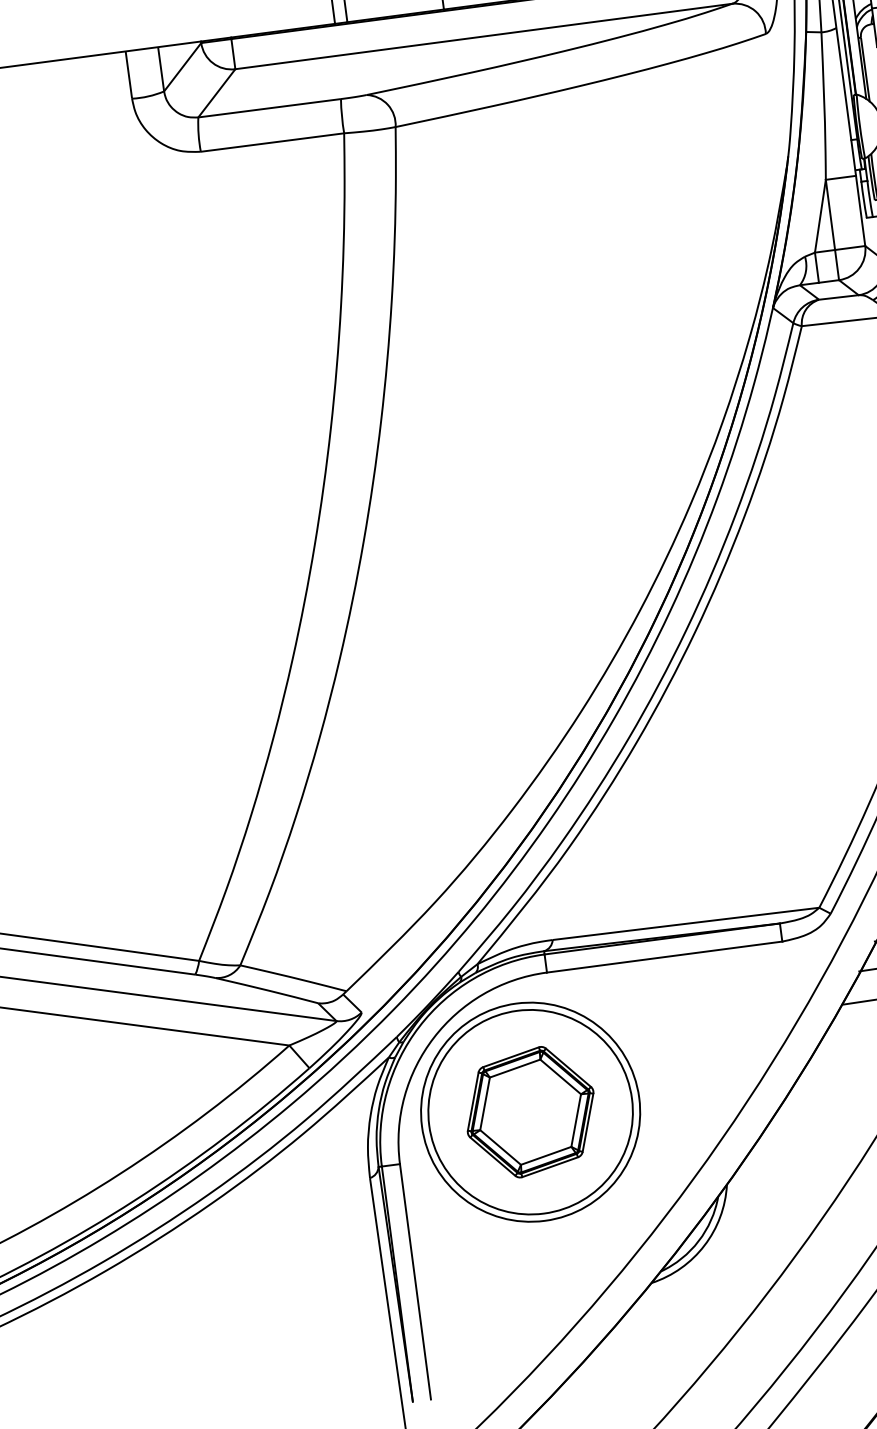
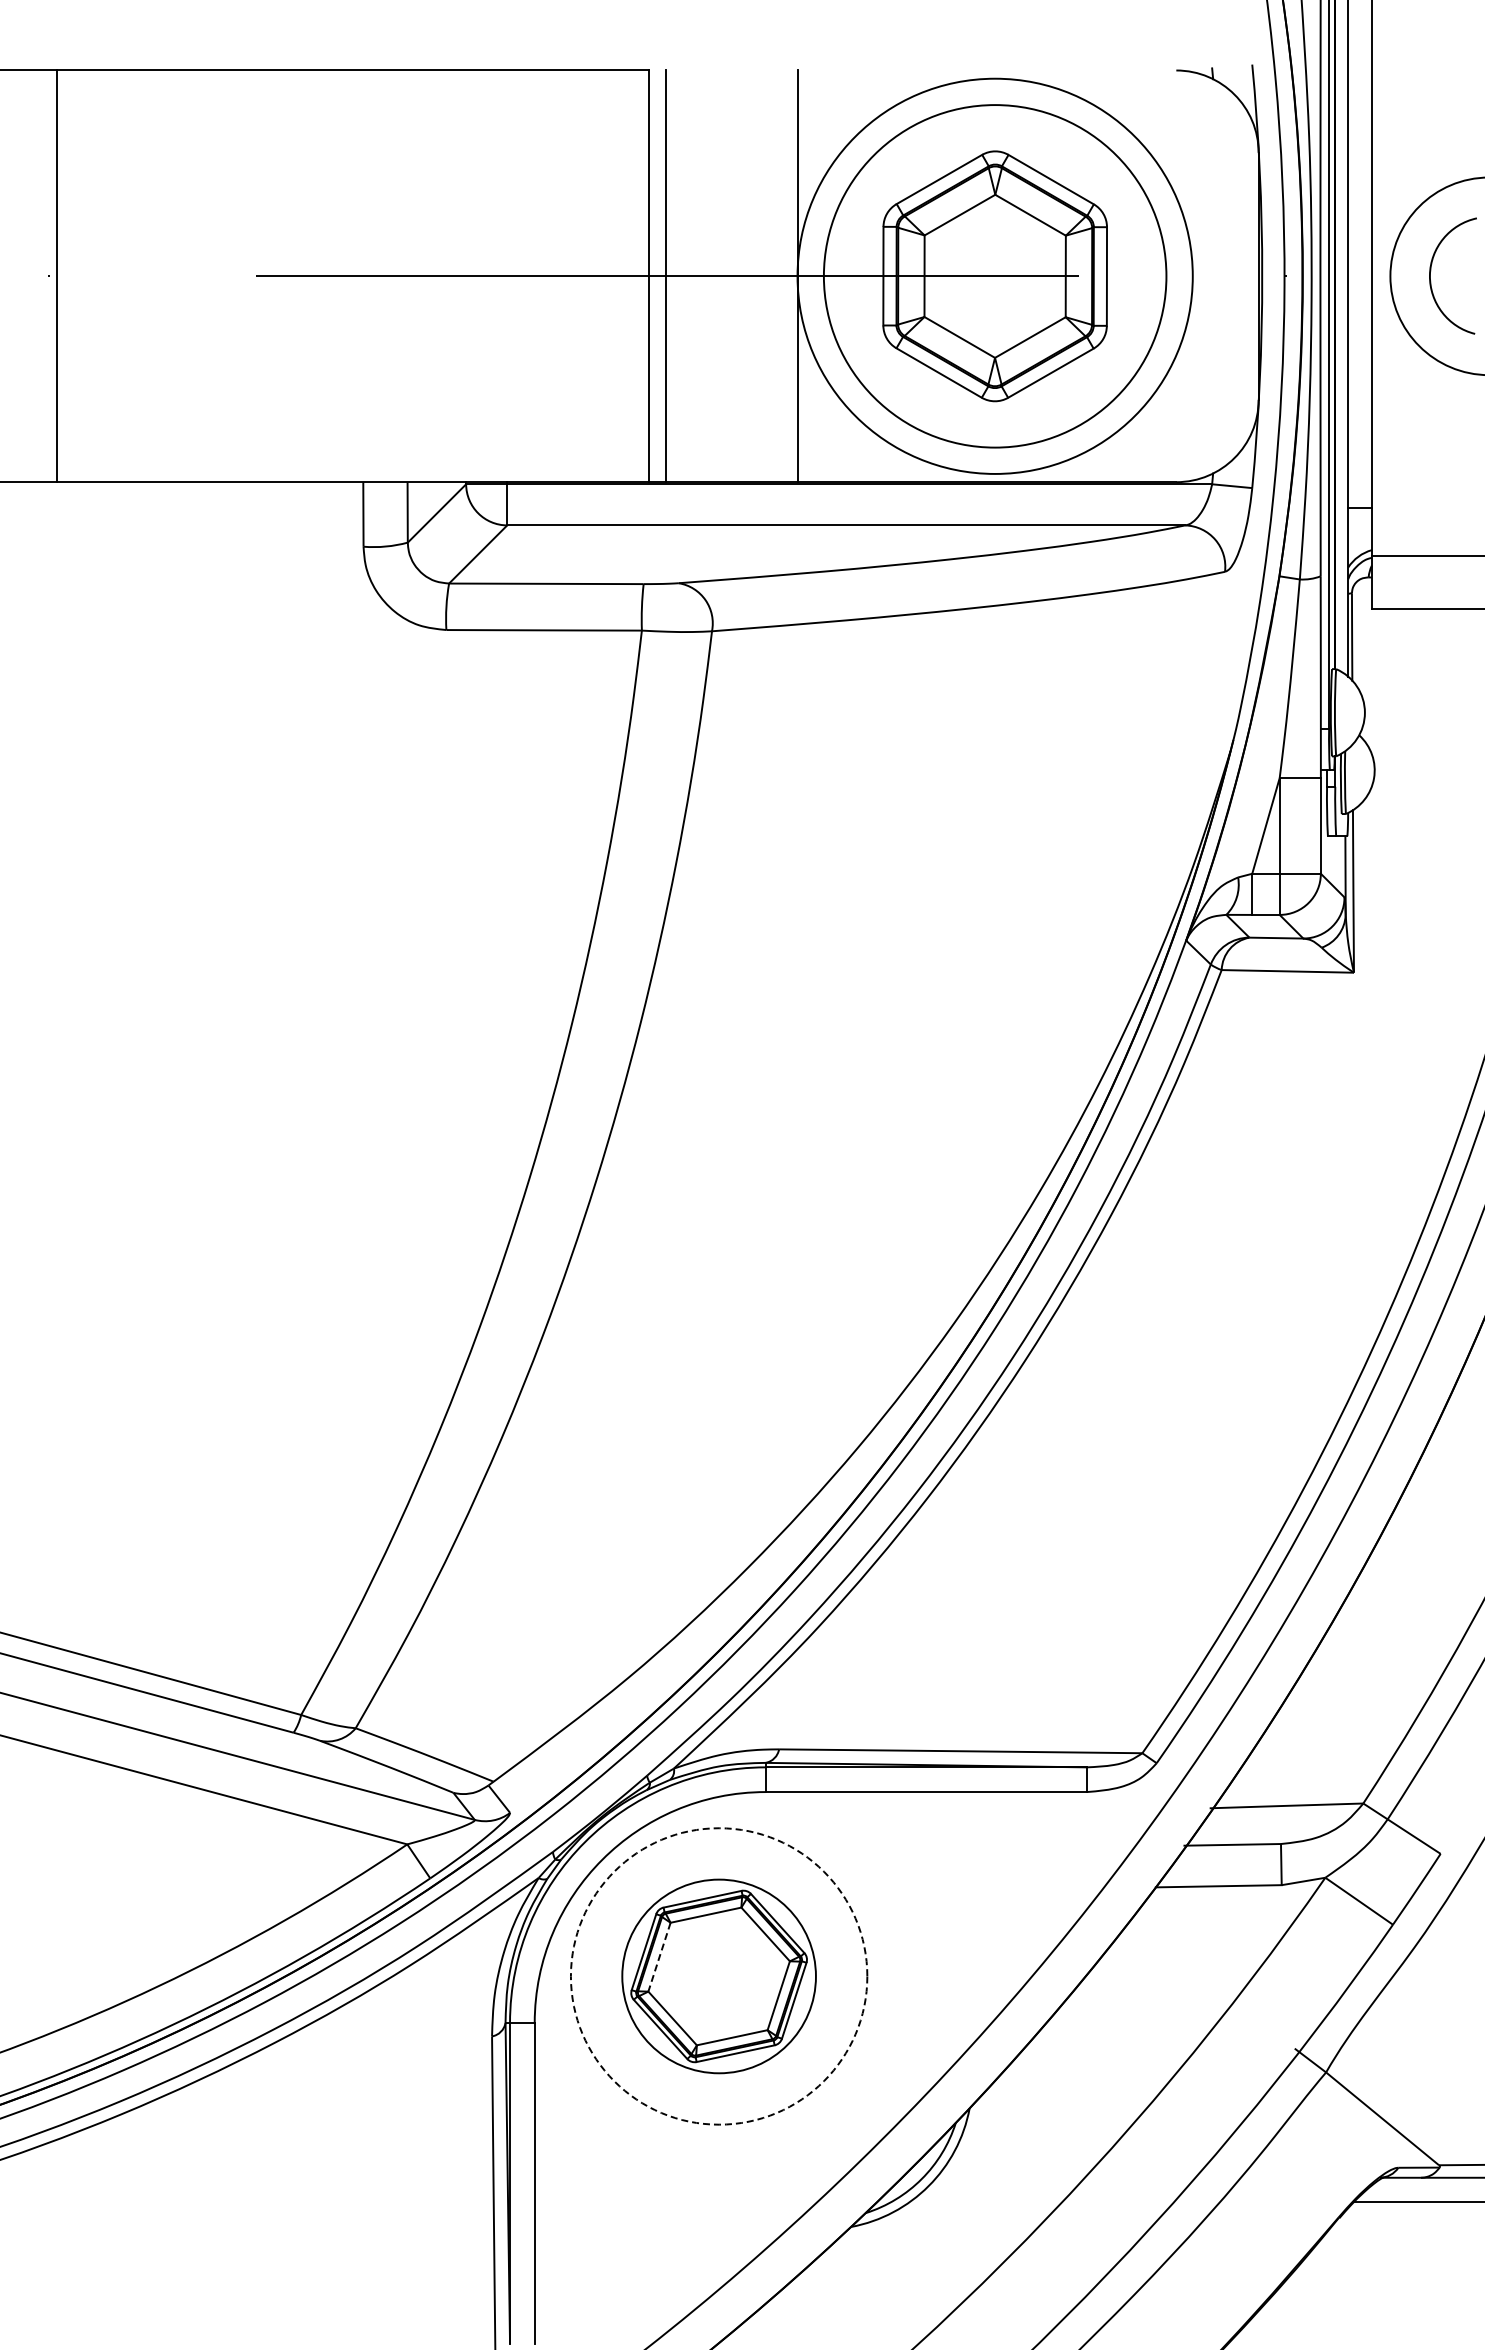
line: (485, 1104) -> (659, 1957), solid -> dashed
circle: (530, 1112) -> (718, 1976), size x0.7
circle: (530, 1112) -> (718, 1976), solid -> dashed

